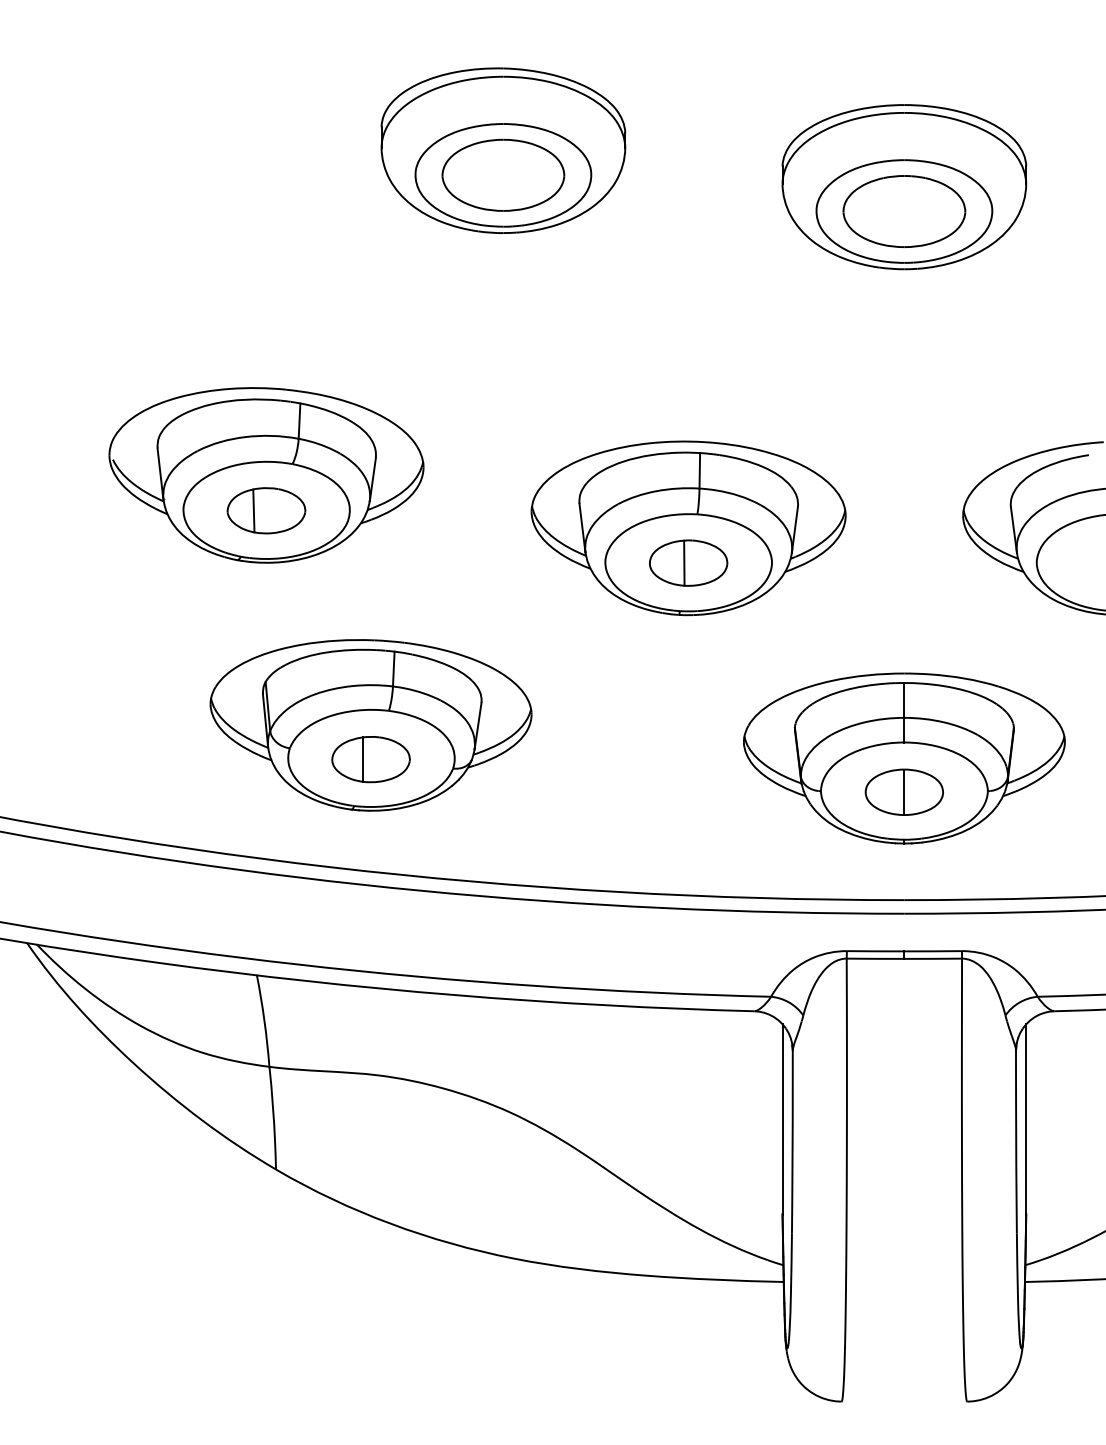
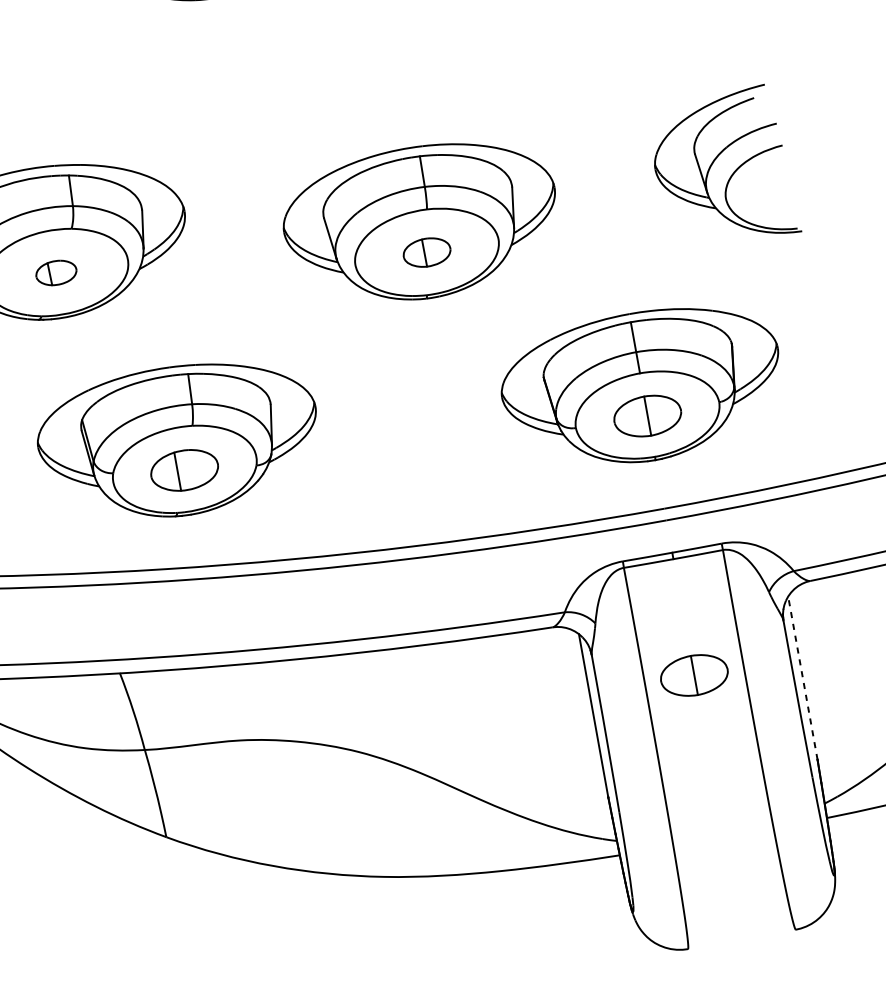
part: (266, 510) -> (56, 272), size x0.6
part: (688, 562) -> (426, 252), size x0.7
part: (903, 1093) -> (693, 674), added
line: (1026, 1118) -> (803, 677), solid -> dashed

